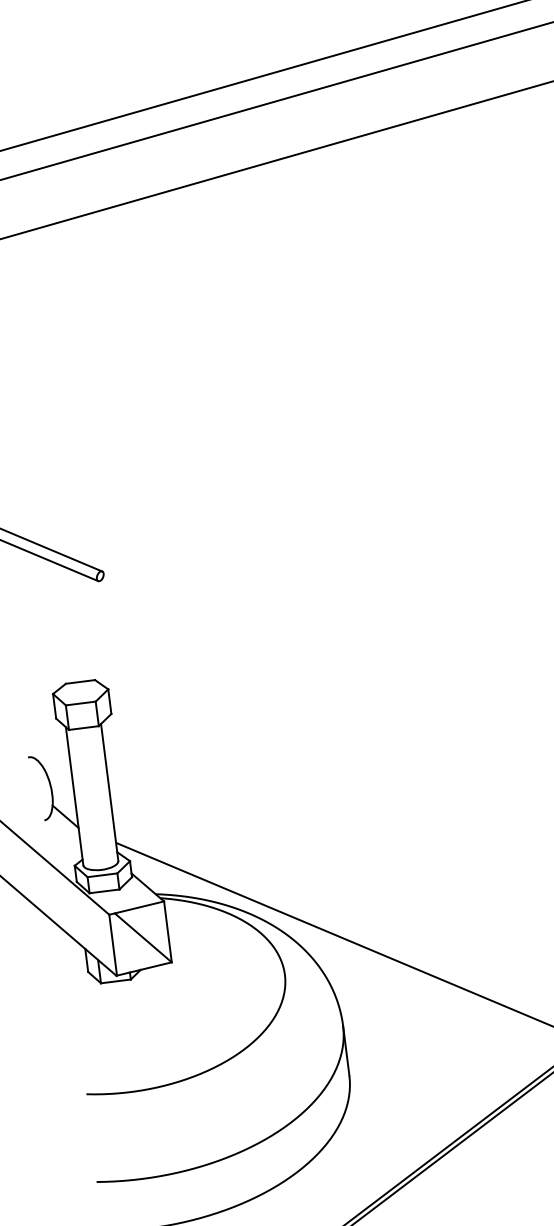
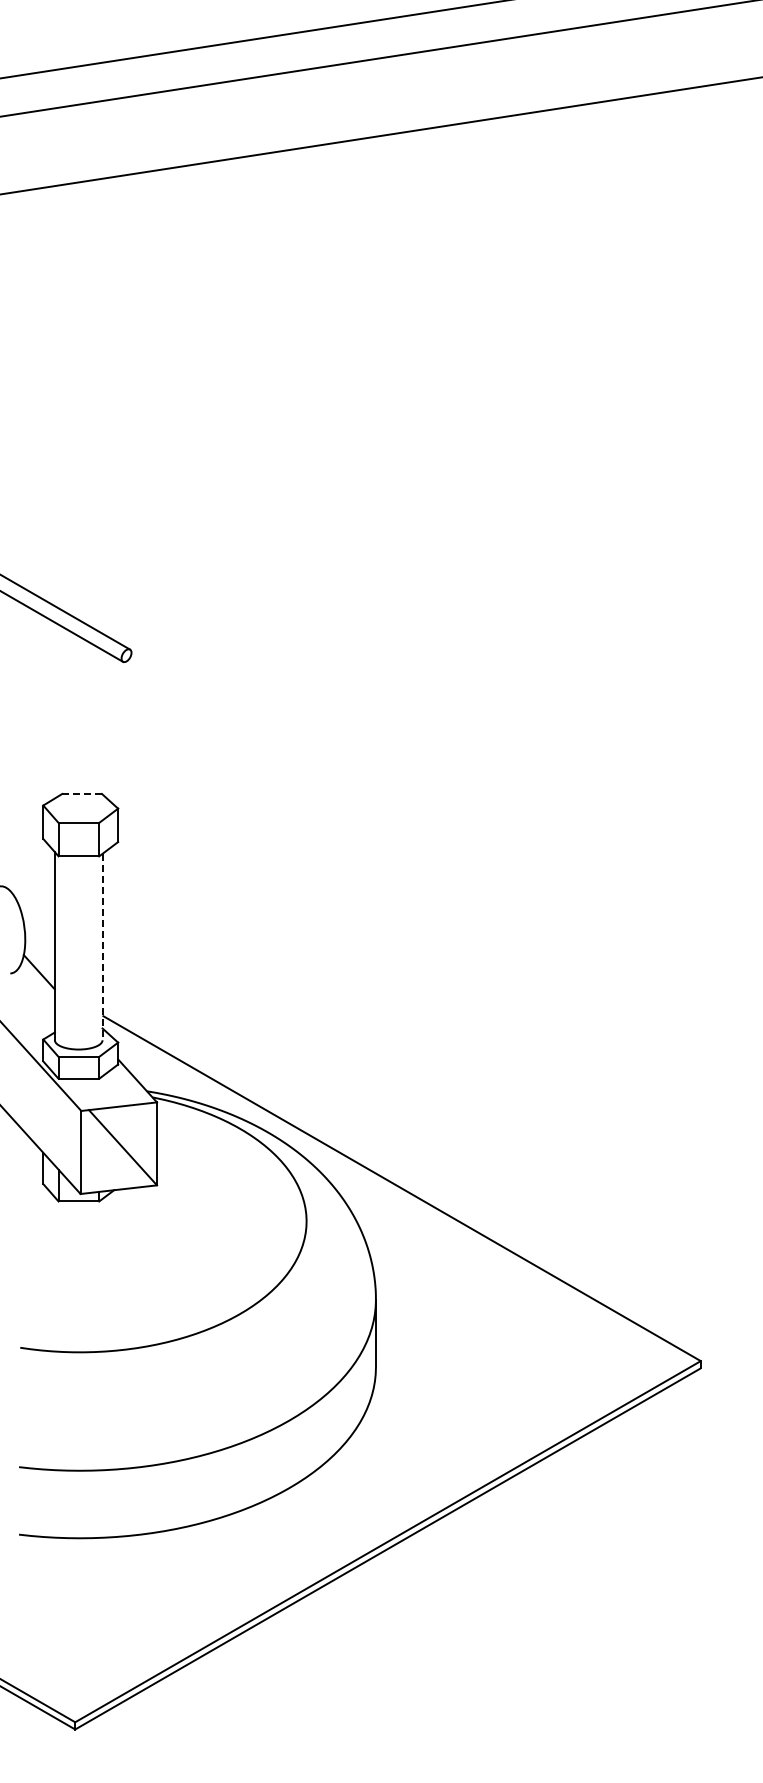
line: (80, 681) -> (82, 793), solid -> dashed
line: (109, 792) -> (102, 947), solid -> dashed

